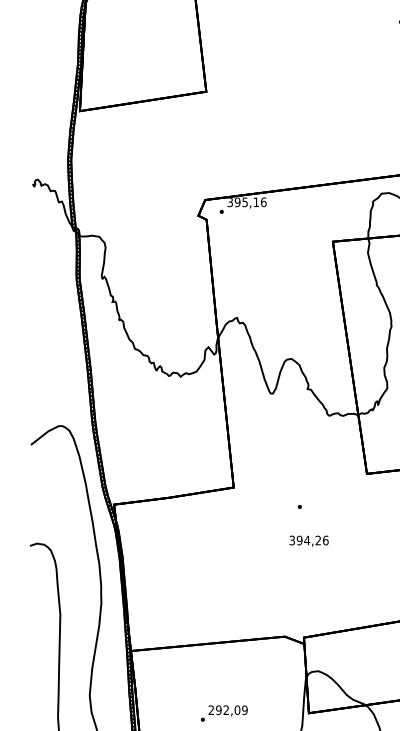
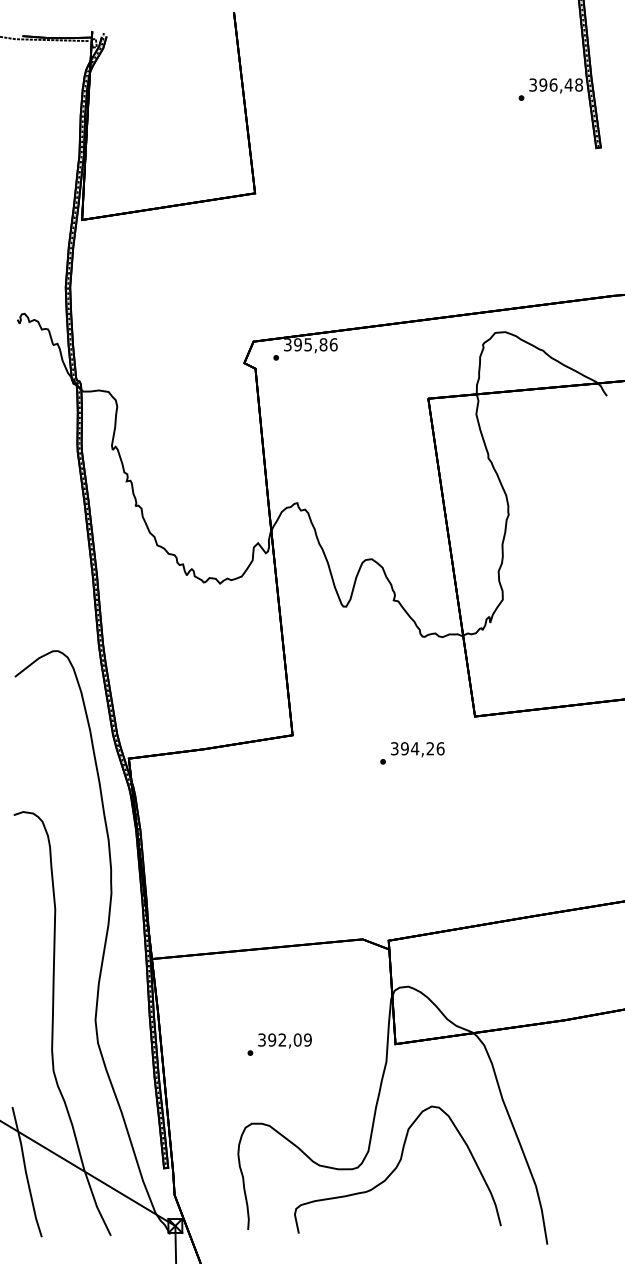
text: (256, 202) -> (323, 344), 395,16 -> 395,86
text: (308, 541) -> (417, 749), moved
text: (211, 709) -> (261, 1039), 292,09 -> 392,09

